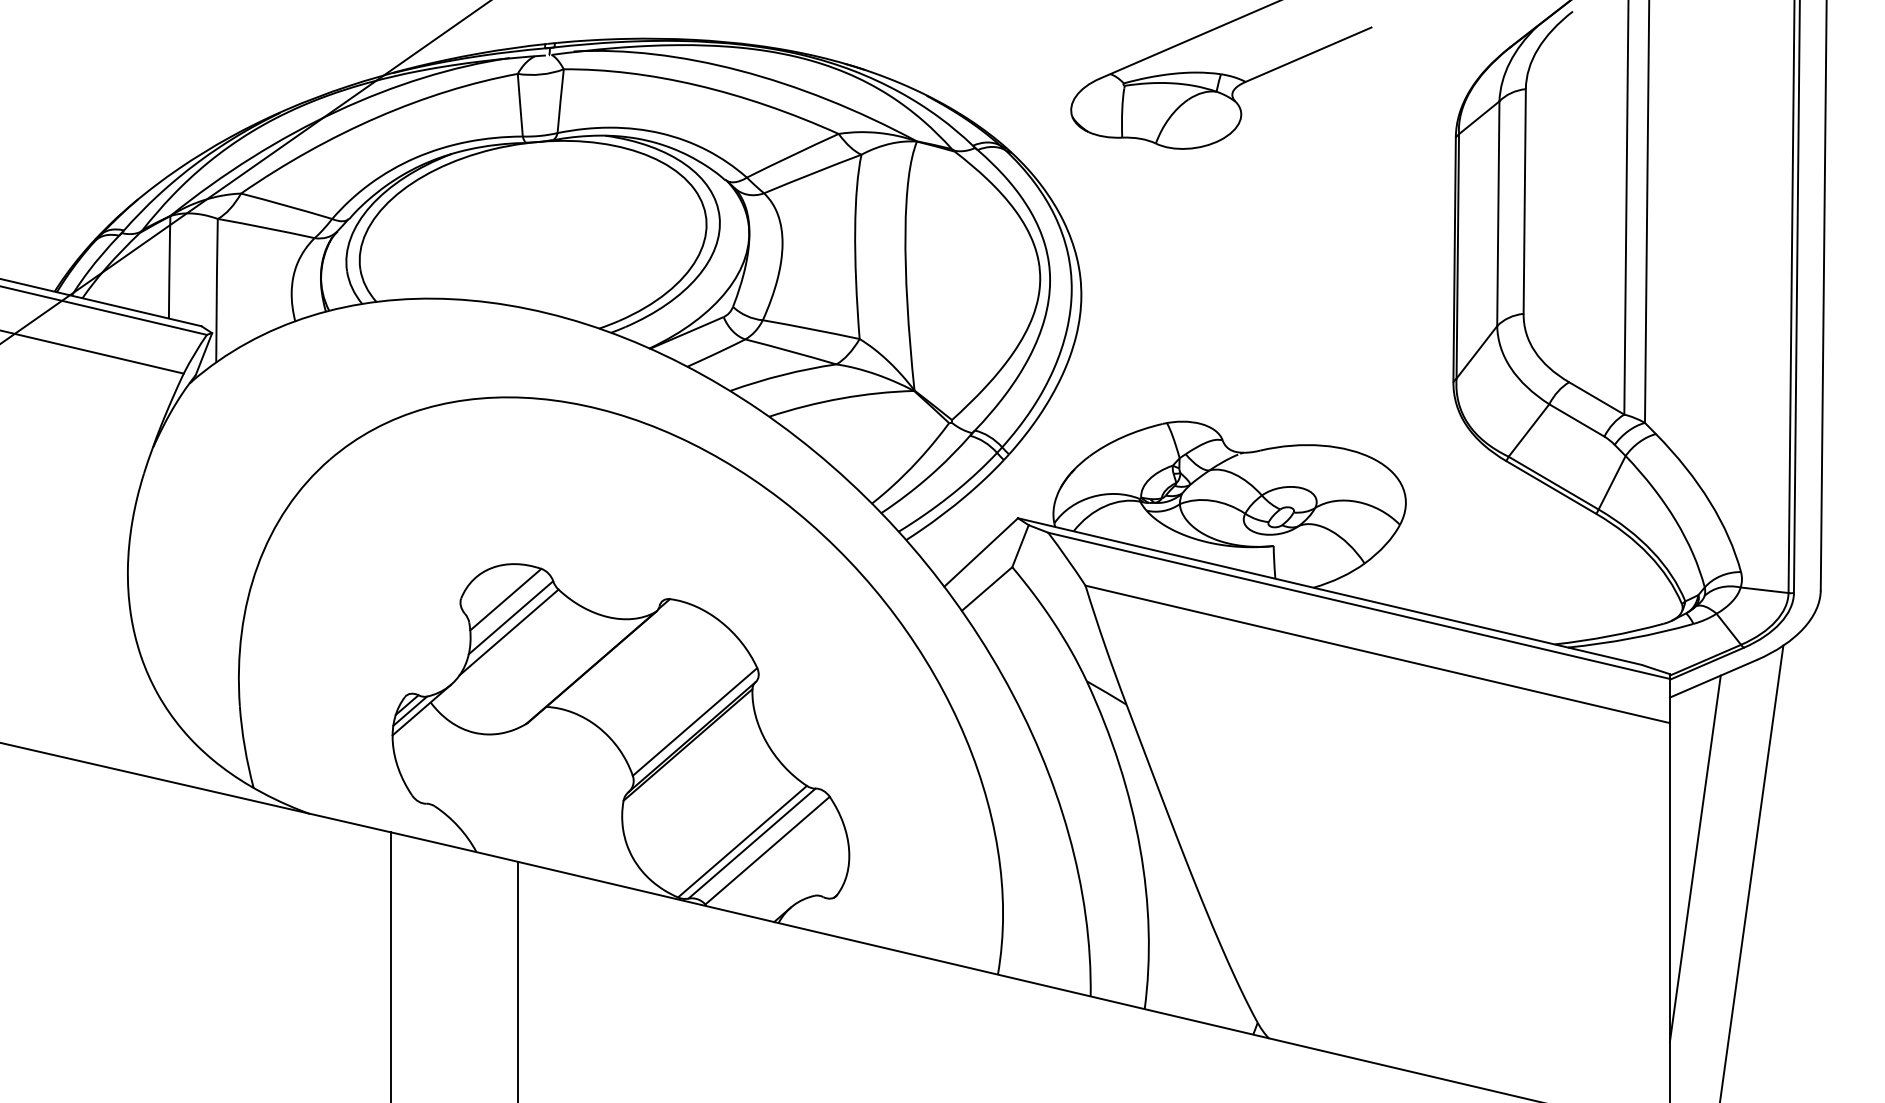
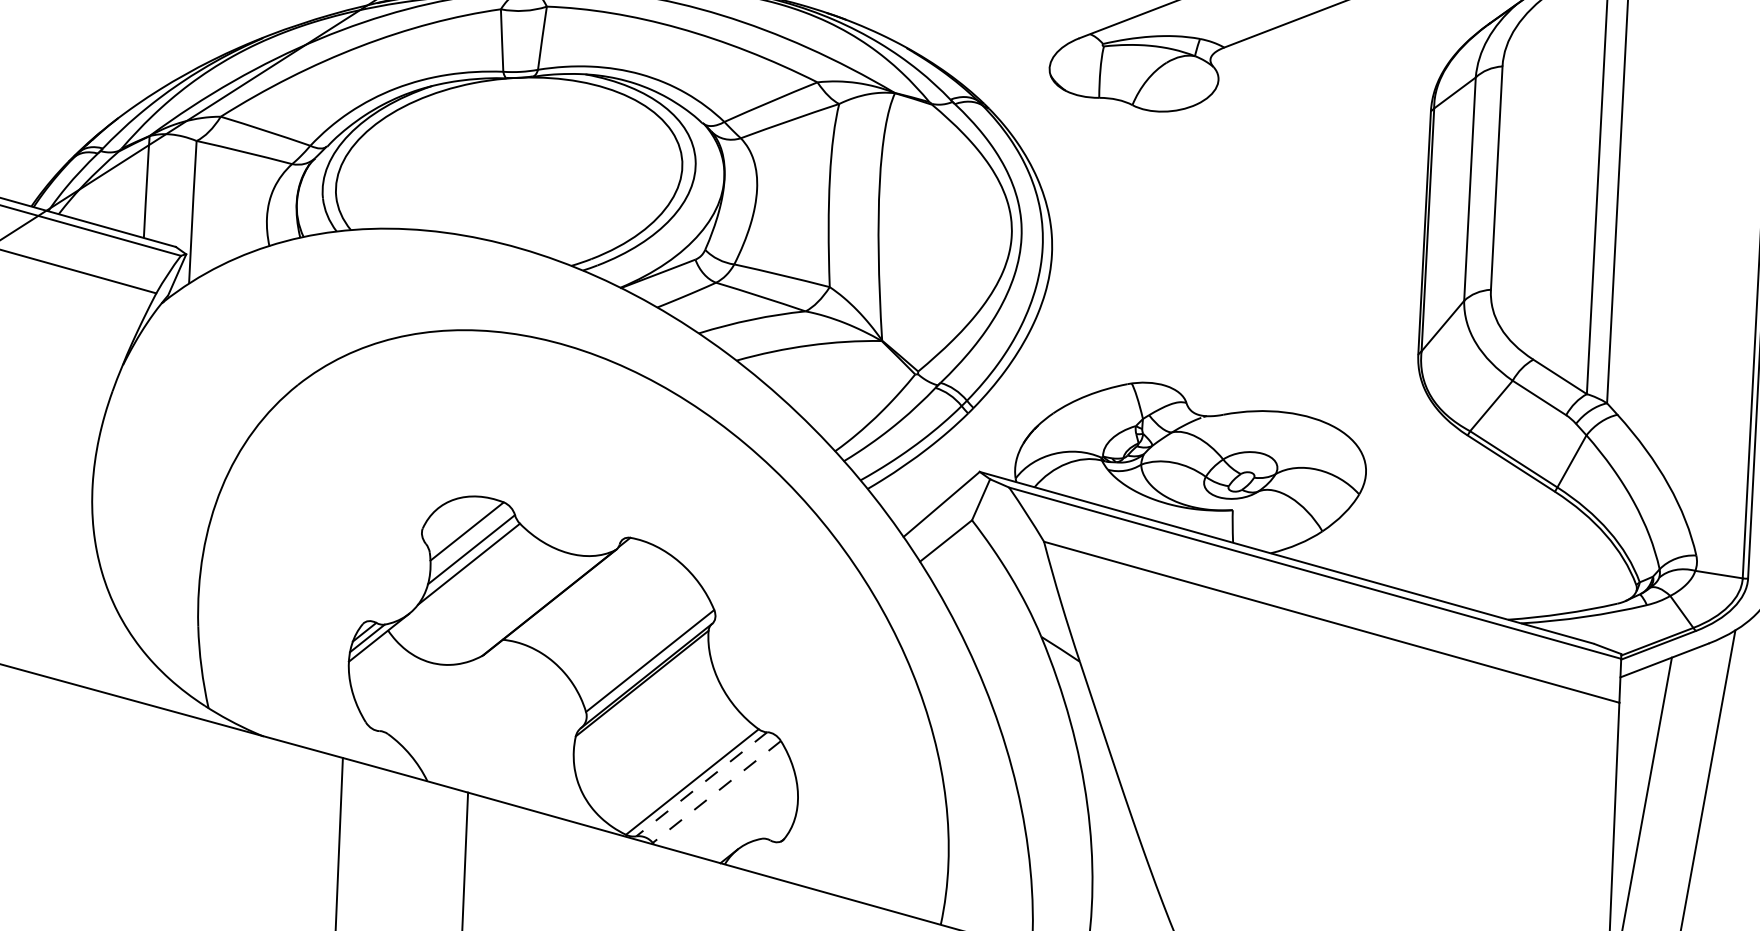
line: (751, 843) -> (701, 784), solid -> dashed
line: (767, 851) -> (716, 792), solid -> dashed

